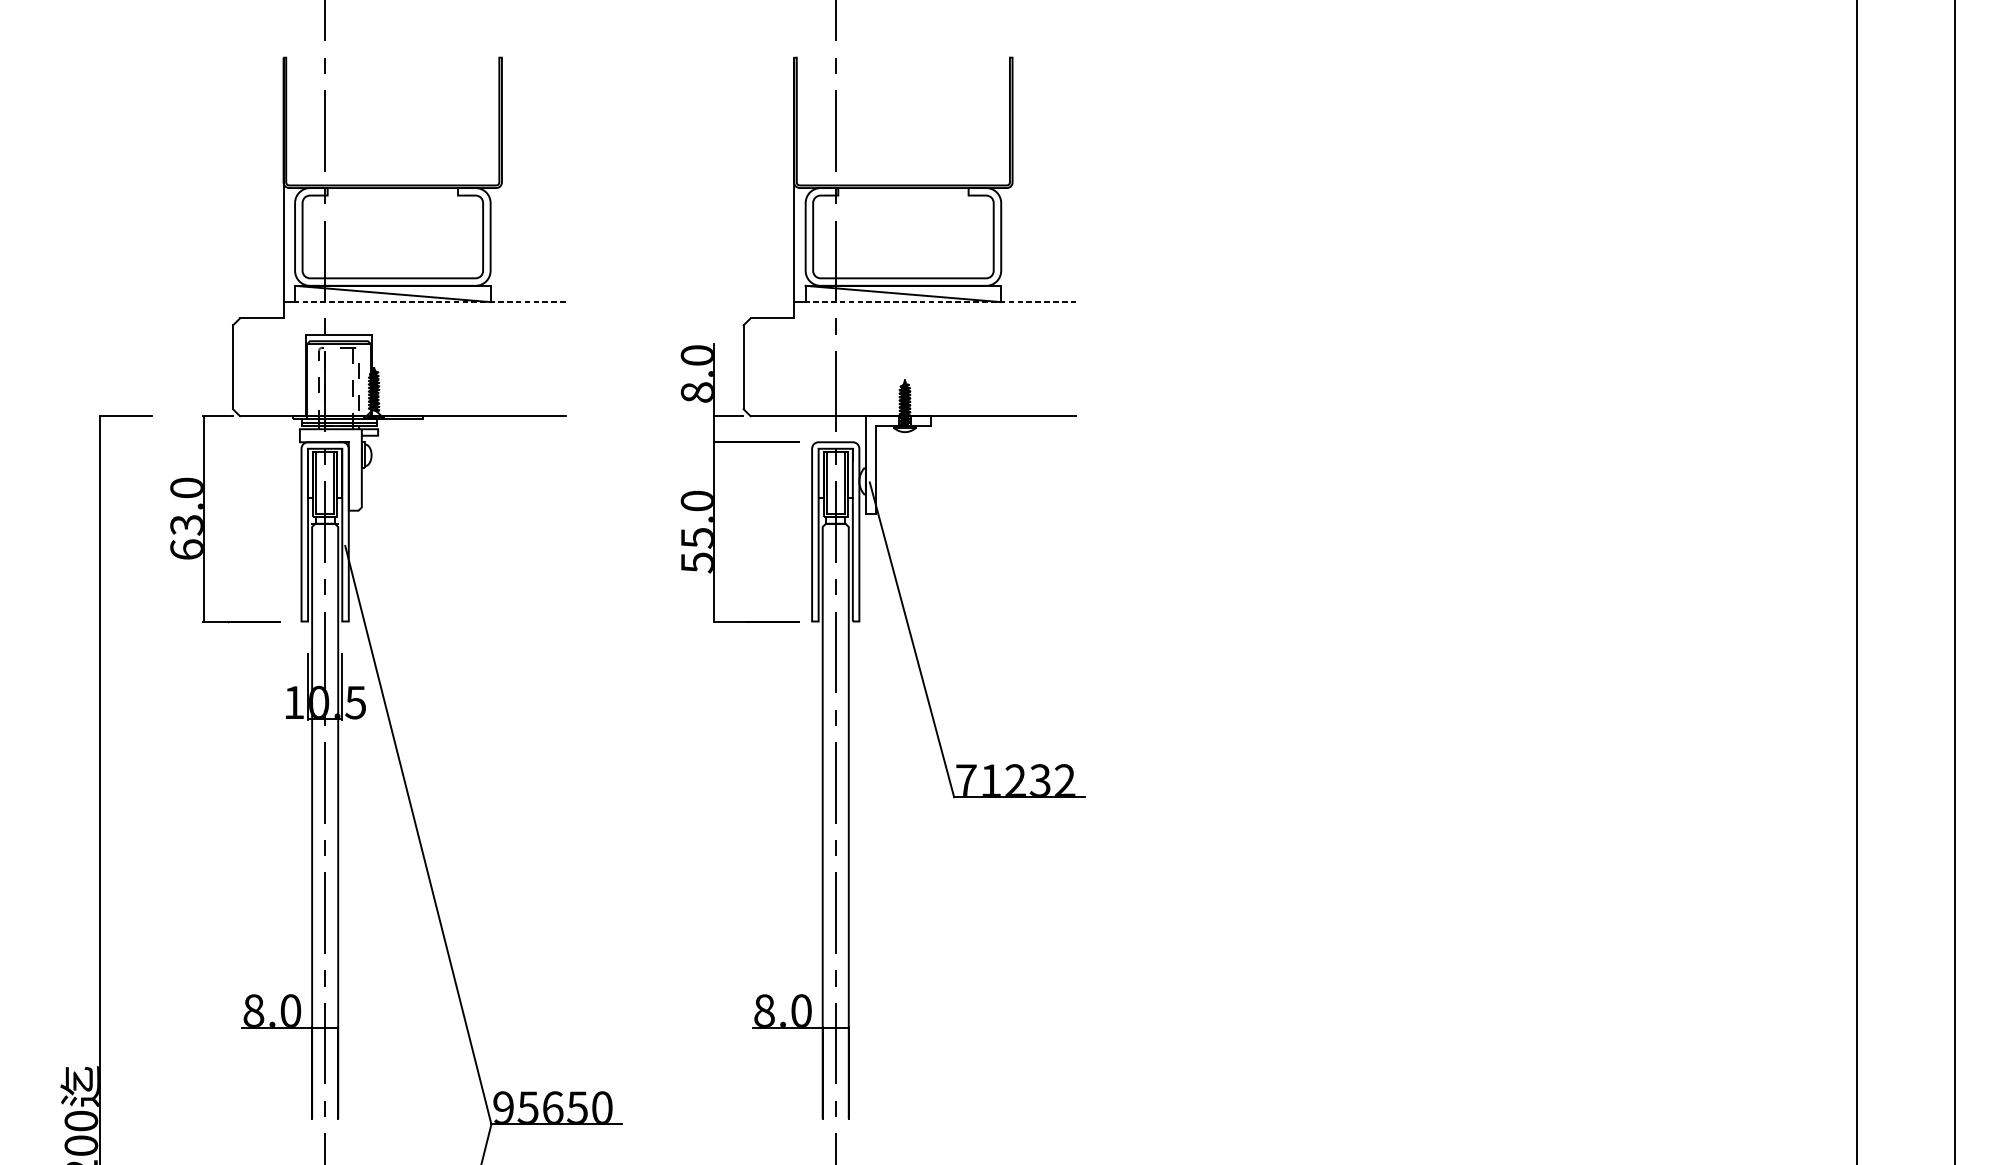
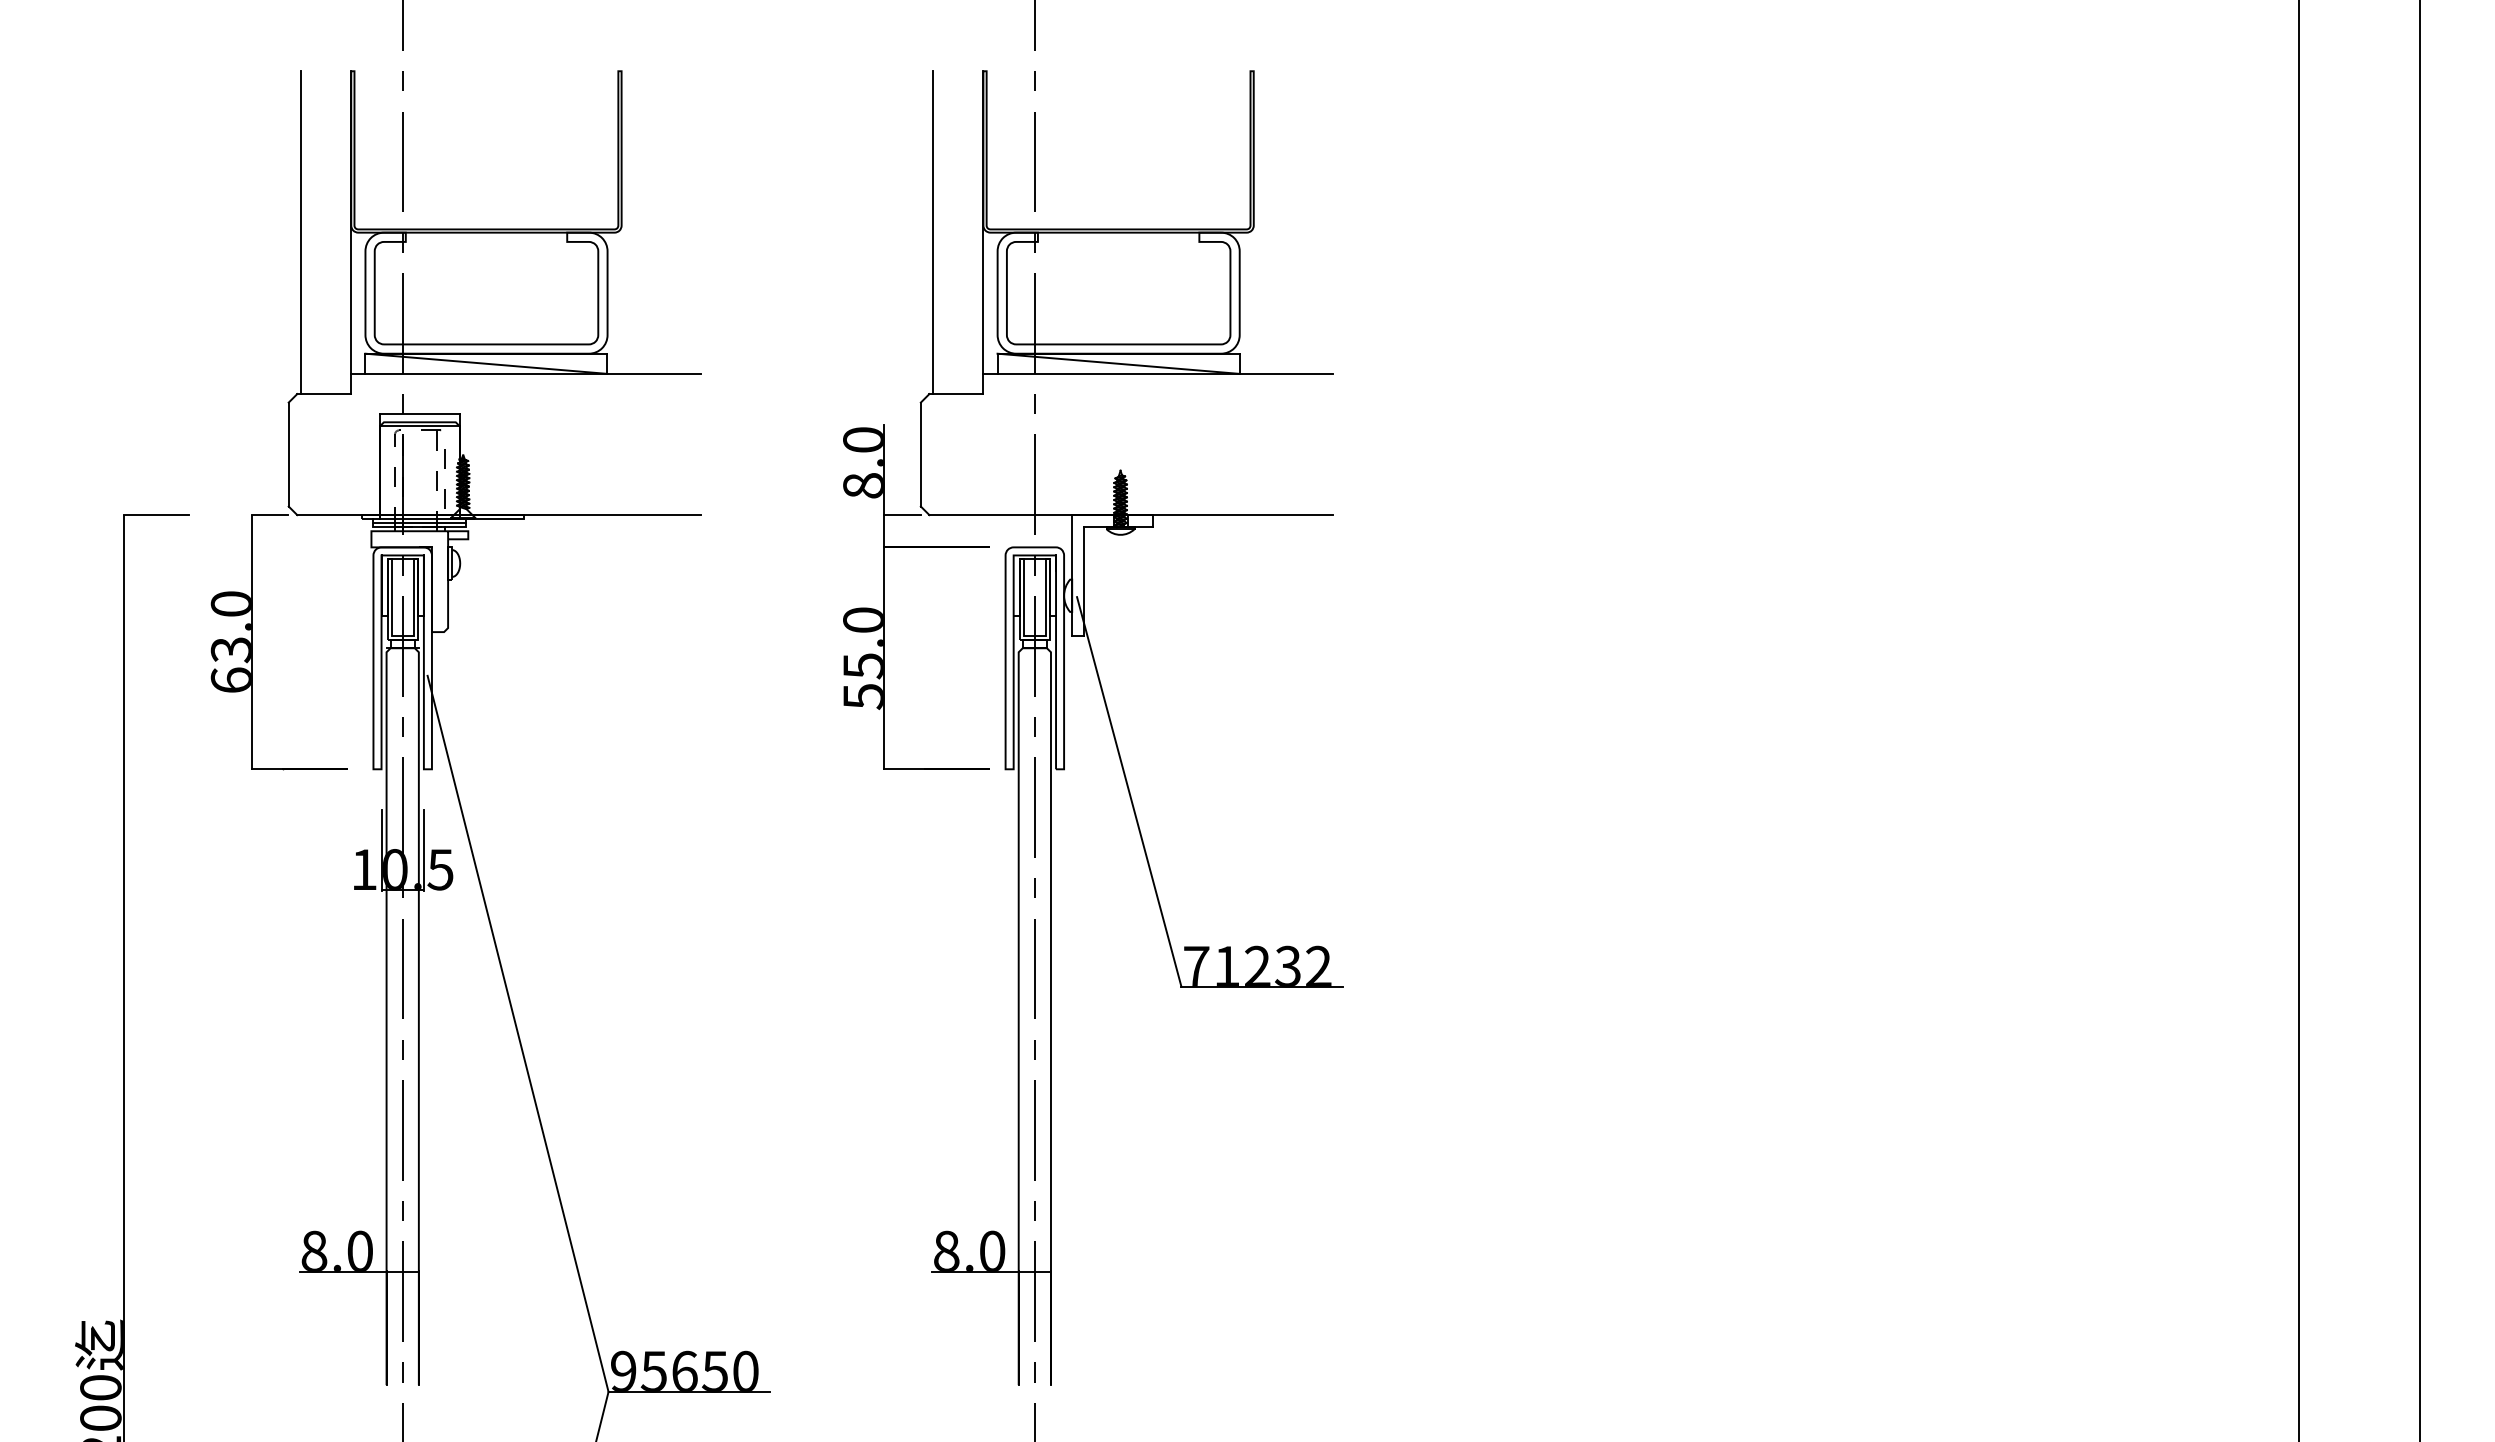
line: (242, 187) -> (300, 232), added
line: (753, 187) -> (932, 232), added
line: (430, 301) -> (533, 373), dashed -> solid
line: (941, 301) -> (1165, 373), dashed -> solid

